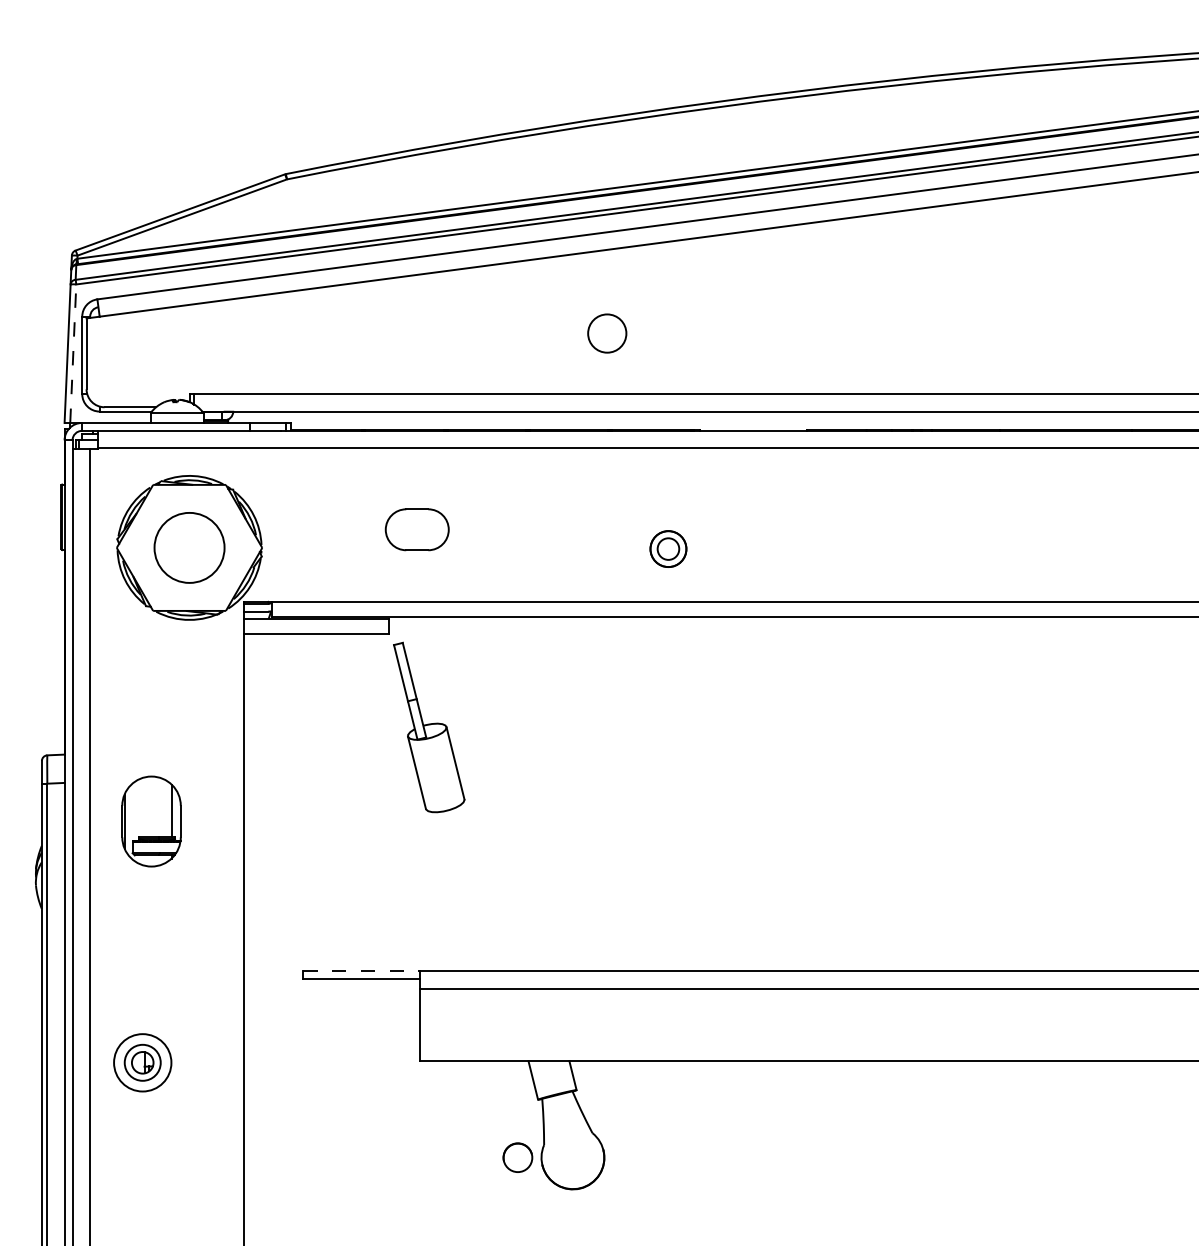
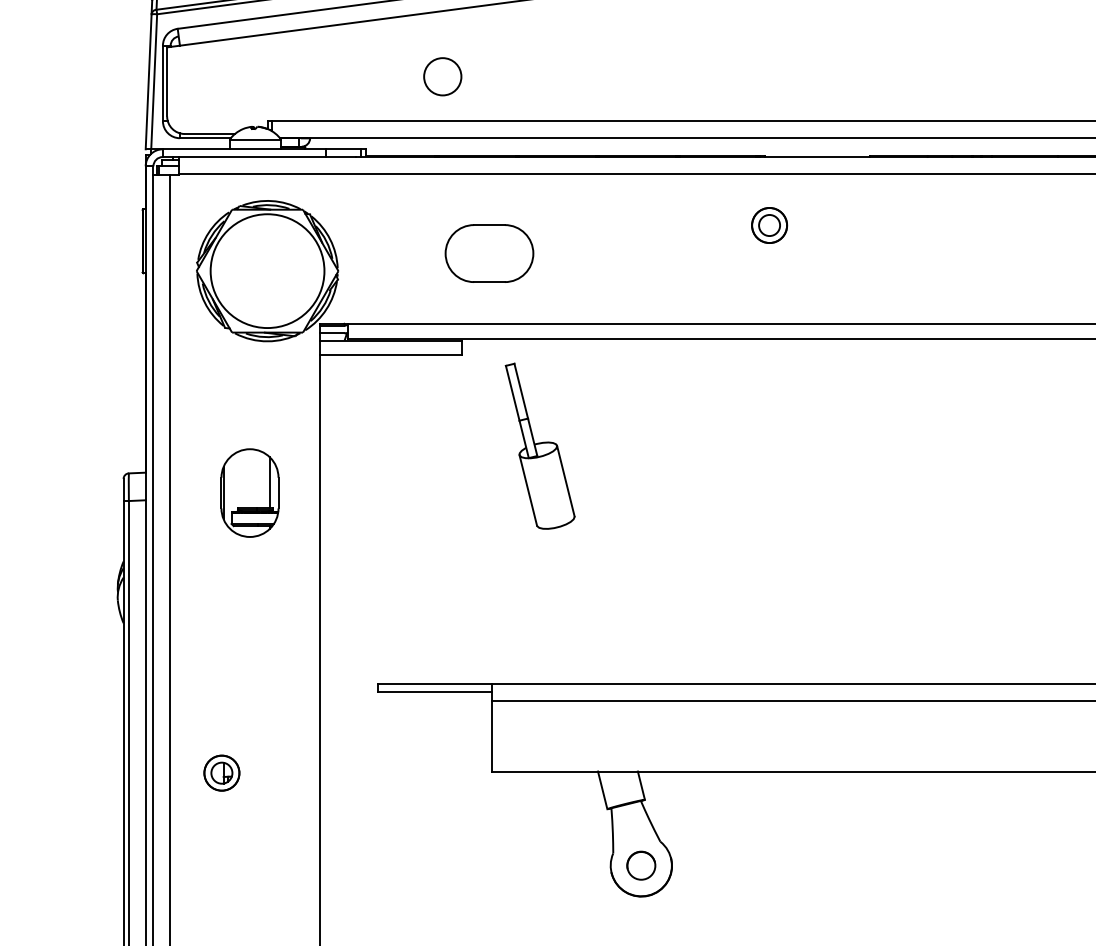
circle: (607, 333) -> (443, 76), moved
line: (73, 353) -> (154, 81), dashed -> solid
part: (417, 529) -> (489, 253), size x1.43
circle: (189, 547) -> (267, 270), size x1.67
part: (668, 548) -> (769, 224), moved
part: (429, 727) -> (540, 446), moved
part: (151, 821) -> (249, 493), moved
line: (361, 971) -> (435, 684), dashed -> solid
circle: (142, 1062) -> (221, 772), size x0.62
part: (517, 1157) -> (640, 865), moved

